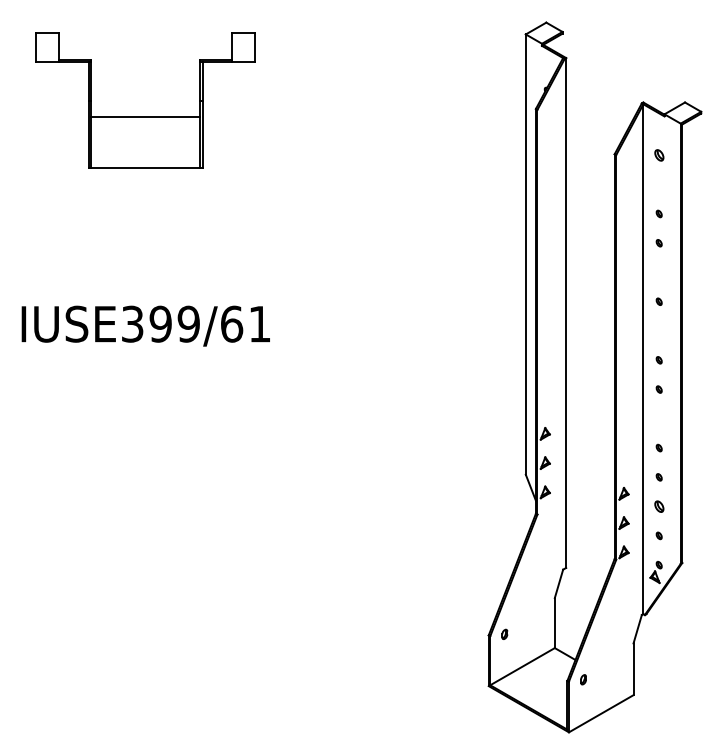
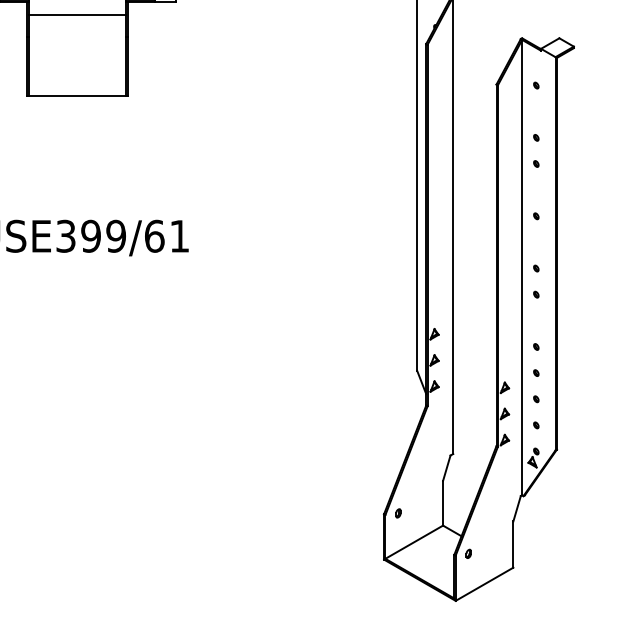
line: (145, 117) -> (77, 15), moved
part: (658, 155) -> (535, 85), size x0.62
part: (658, 506) -> (535, 399), size x0.62

